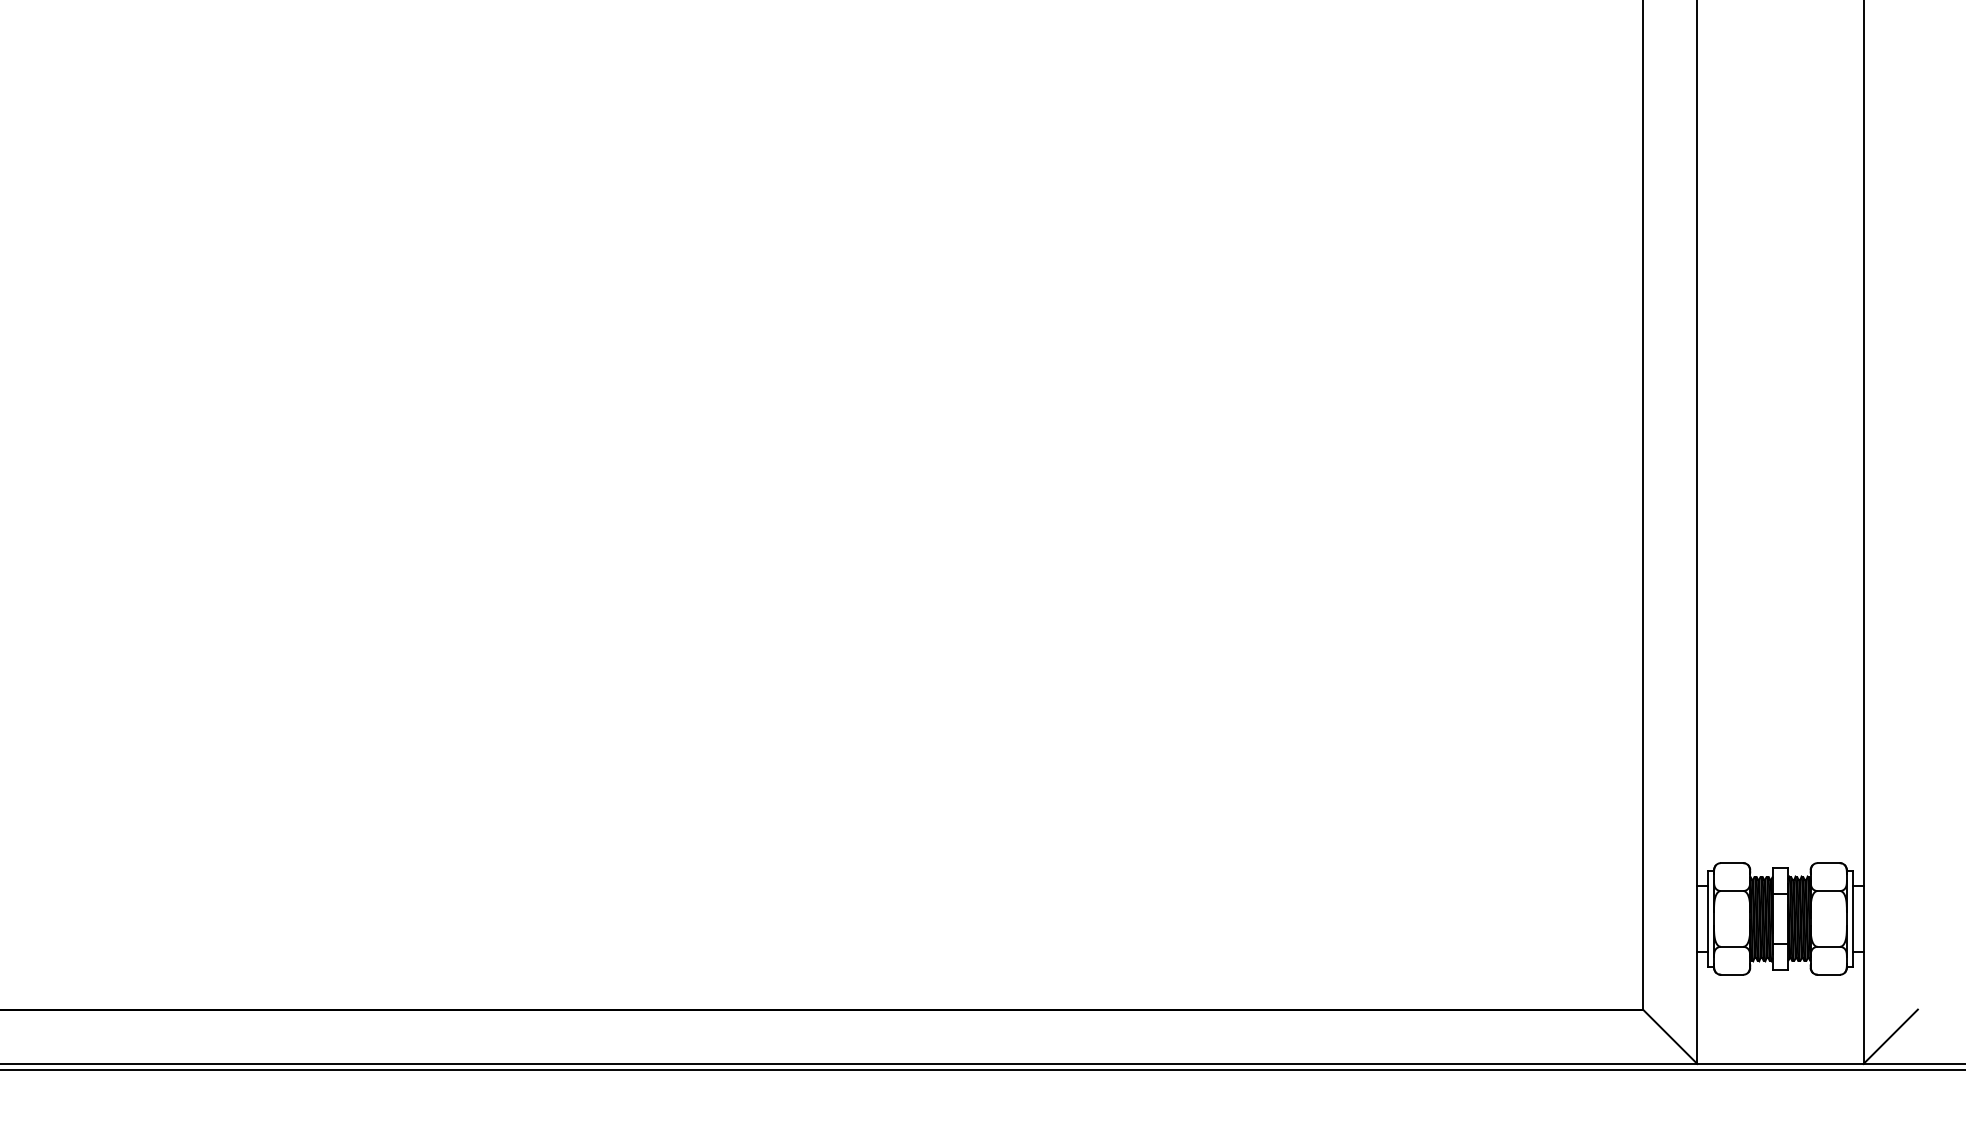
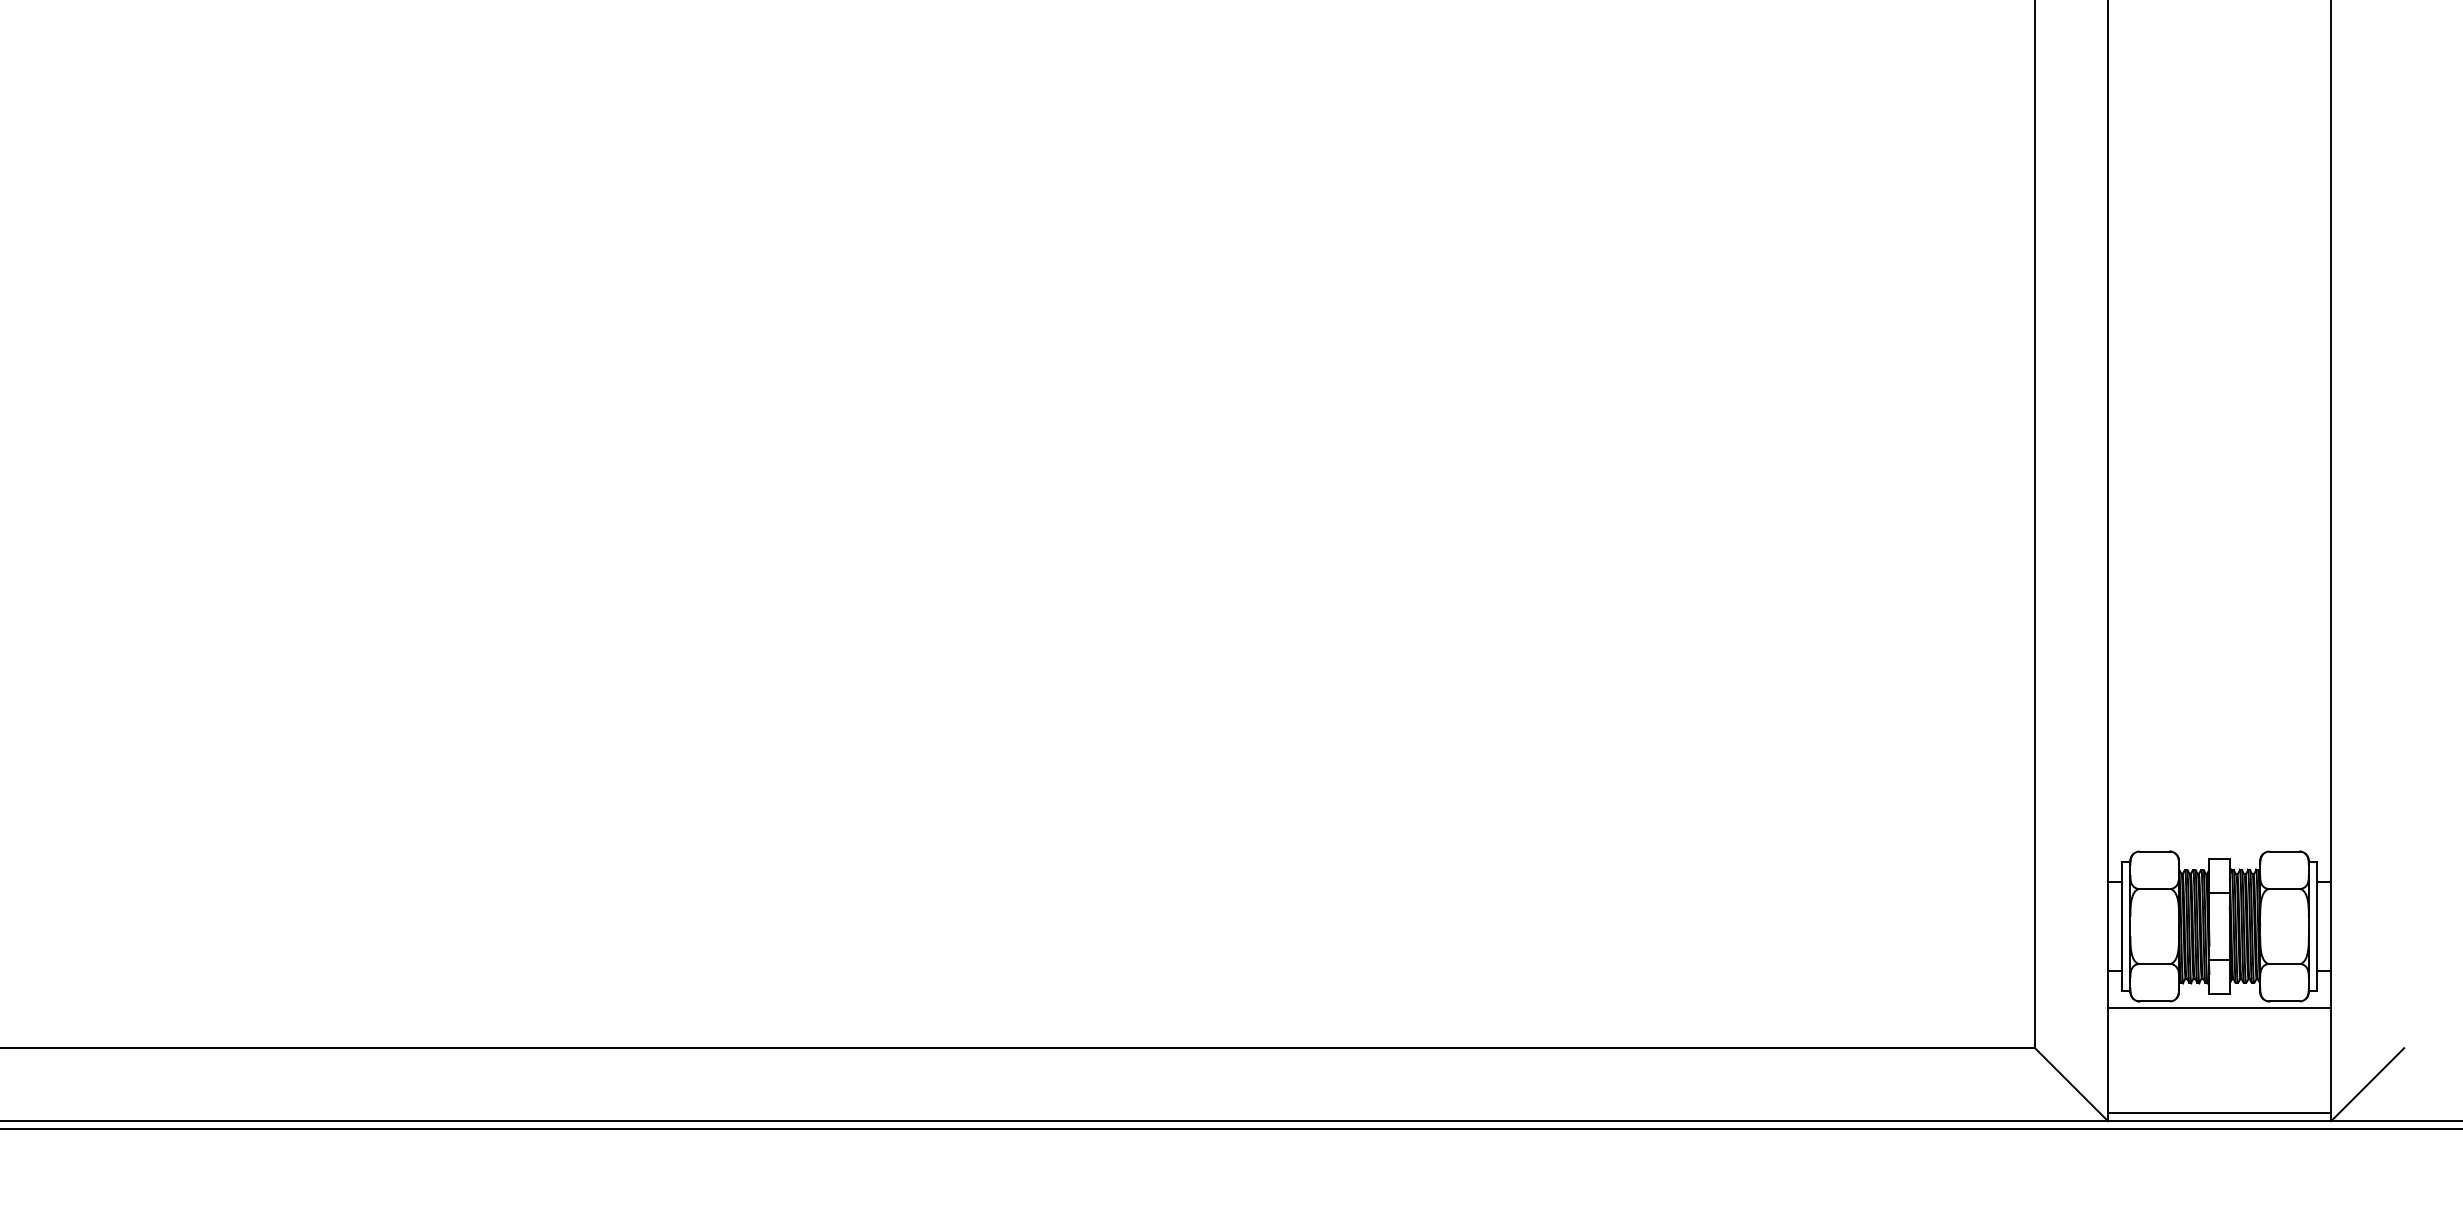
line: (1780, 979) -> (2219, 1007), added
line: (1780, 1057) -> (2219, 1112), added

